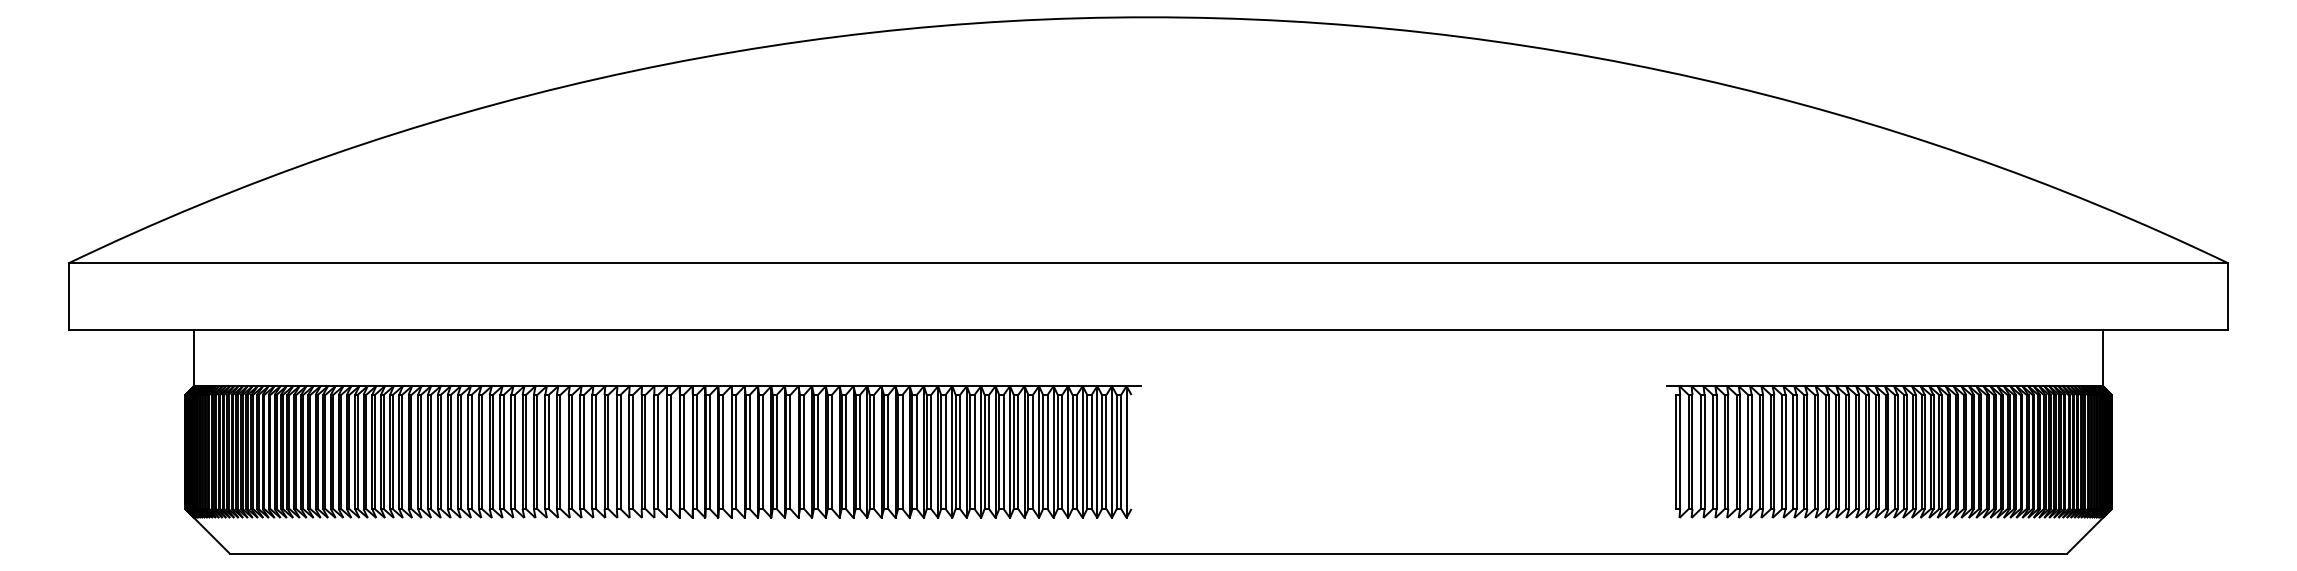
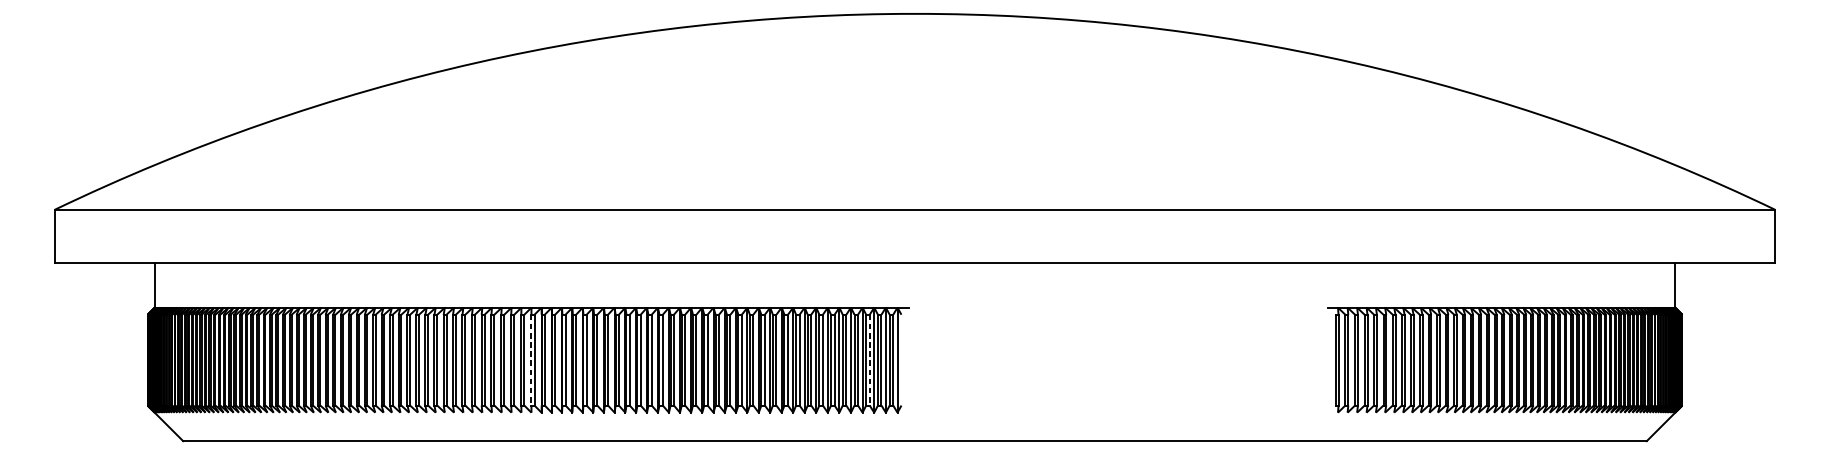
line: (666, 452) -> (531, 360), solid -> dashed
line: (1091, 452) -> (869, 360), solid -> dashed

